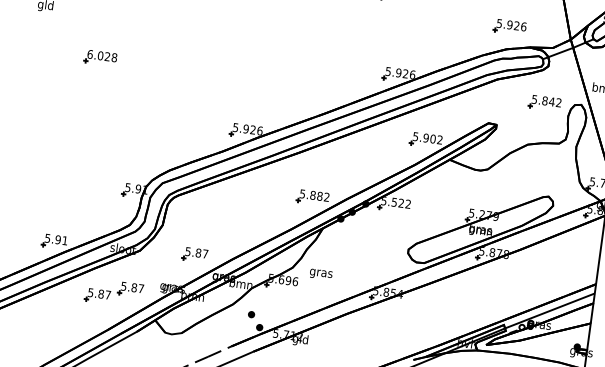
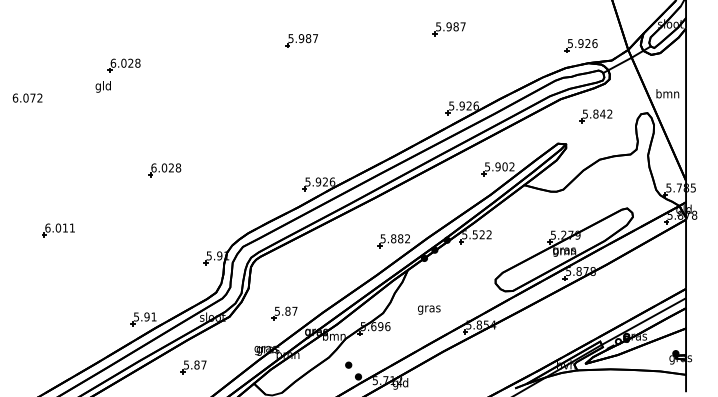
part: (509, 26) -> (580, 45), moved
part: (100, 58) -> (164, 170), moved
part: (544, 103) -> (595, 116), moved
text: (321, 273) -> (429, 309), moved
part: (130, 289) -> (225, 356), removed

